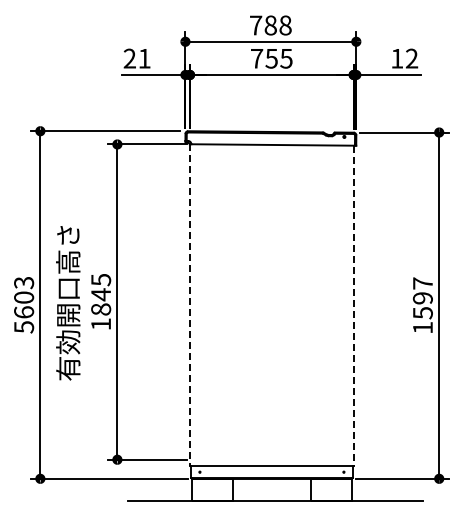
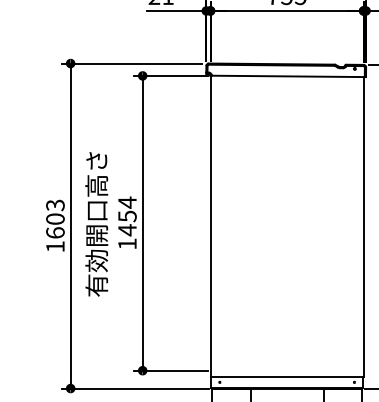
text: (101, 294) -> (127, 216), 1845 -> 1454
line: (189, 305) -> (210, 226), dashed -> solid
line: (353, 306) -> (363, 227), dashed -> solid
text: (24, 327) -> (55, 247), 5603 -> 1603

